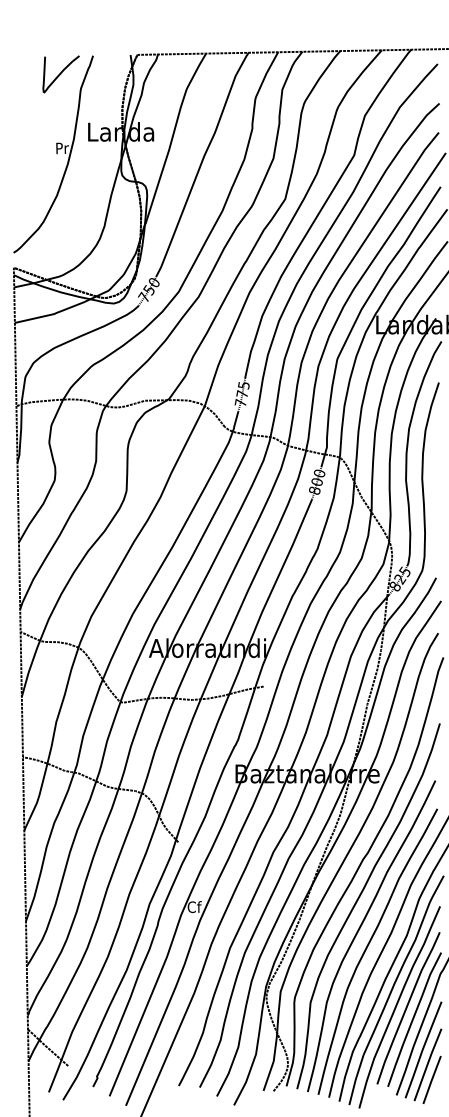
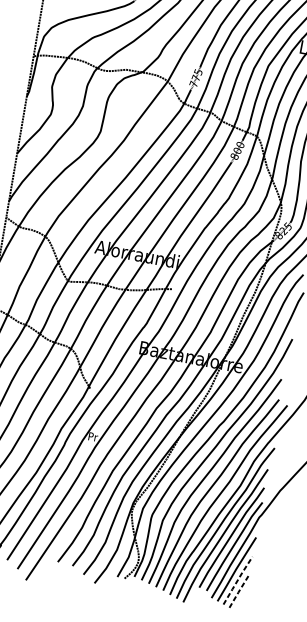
text: (194, 907) -> (93, 437), Cf -> Pr
line: (427, 1064) -> (237, 580), solid -> dashed
line: (431, 1080) -> (238, 592), solid -> dashed

